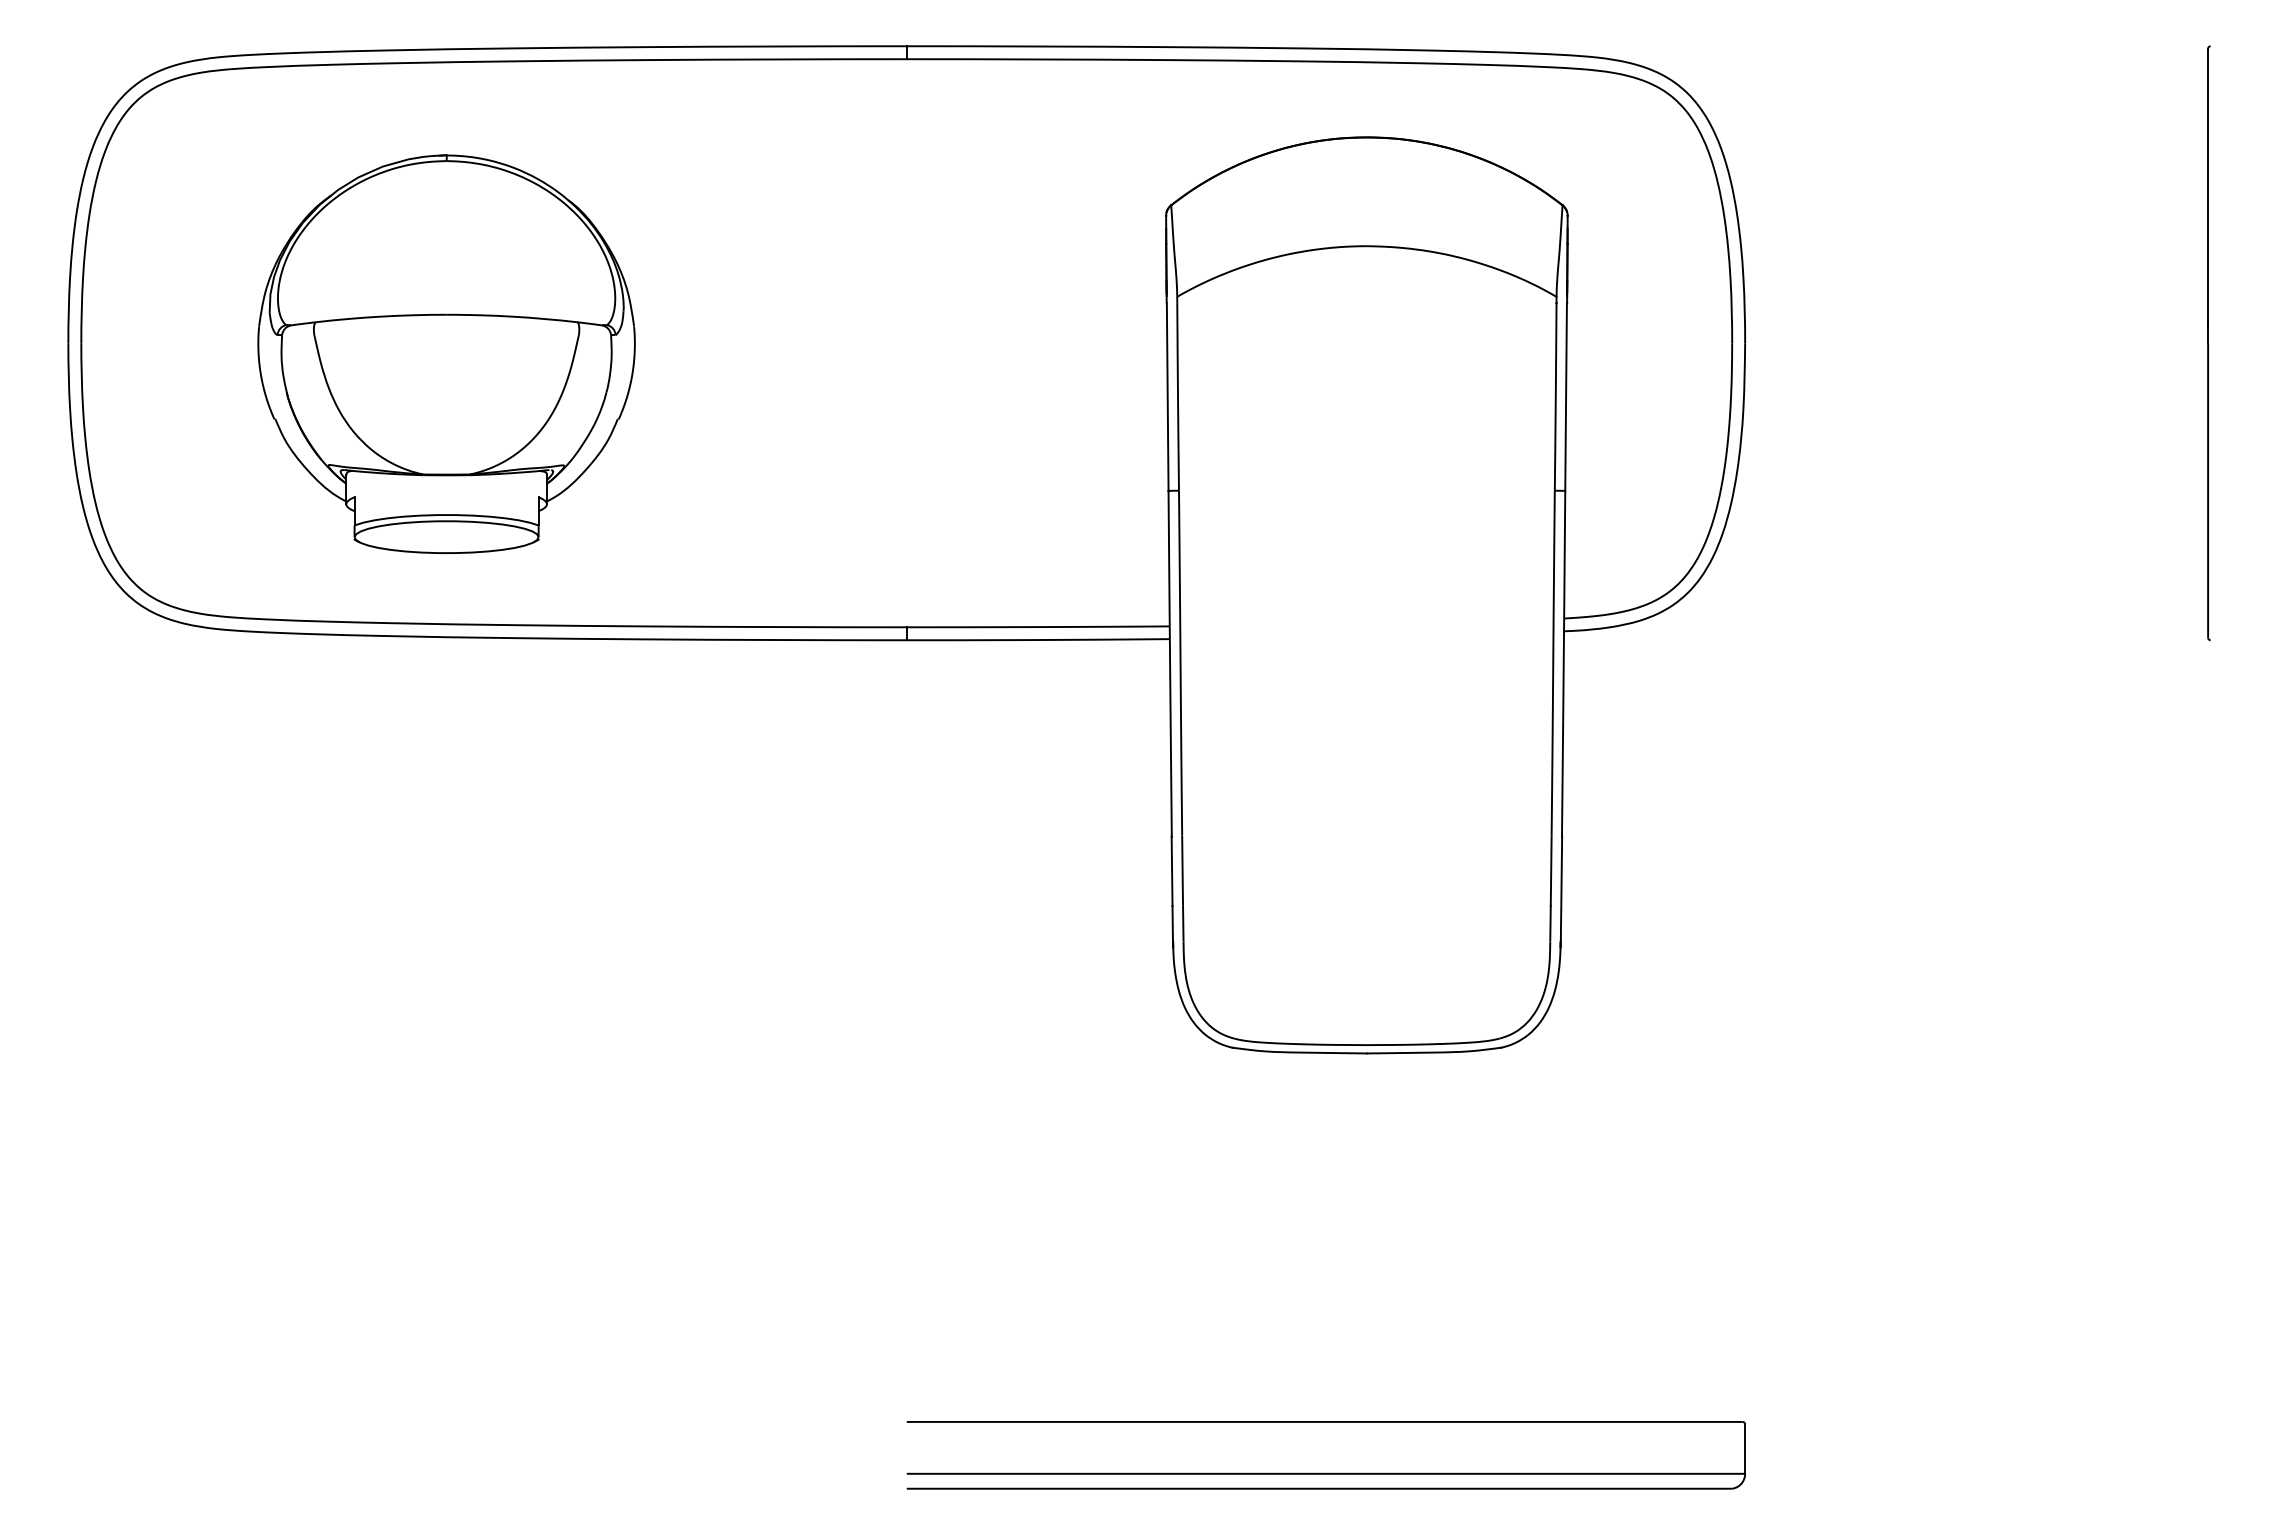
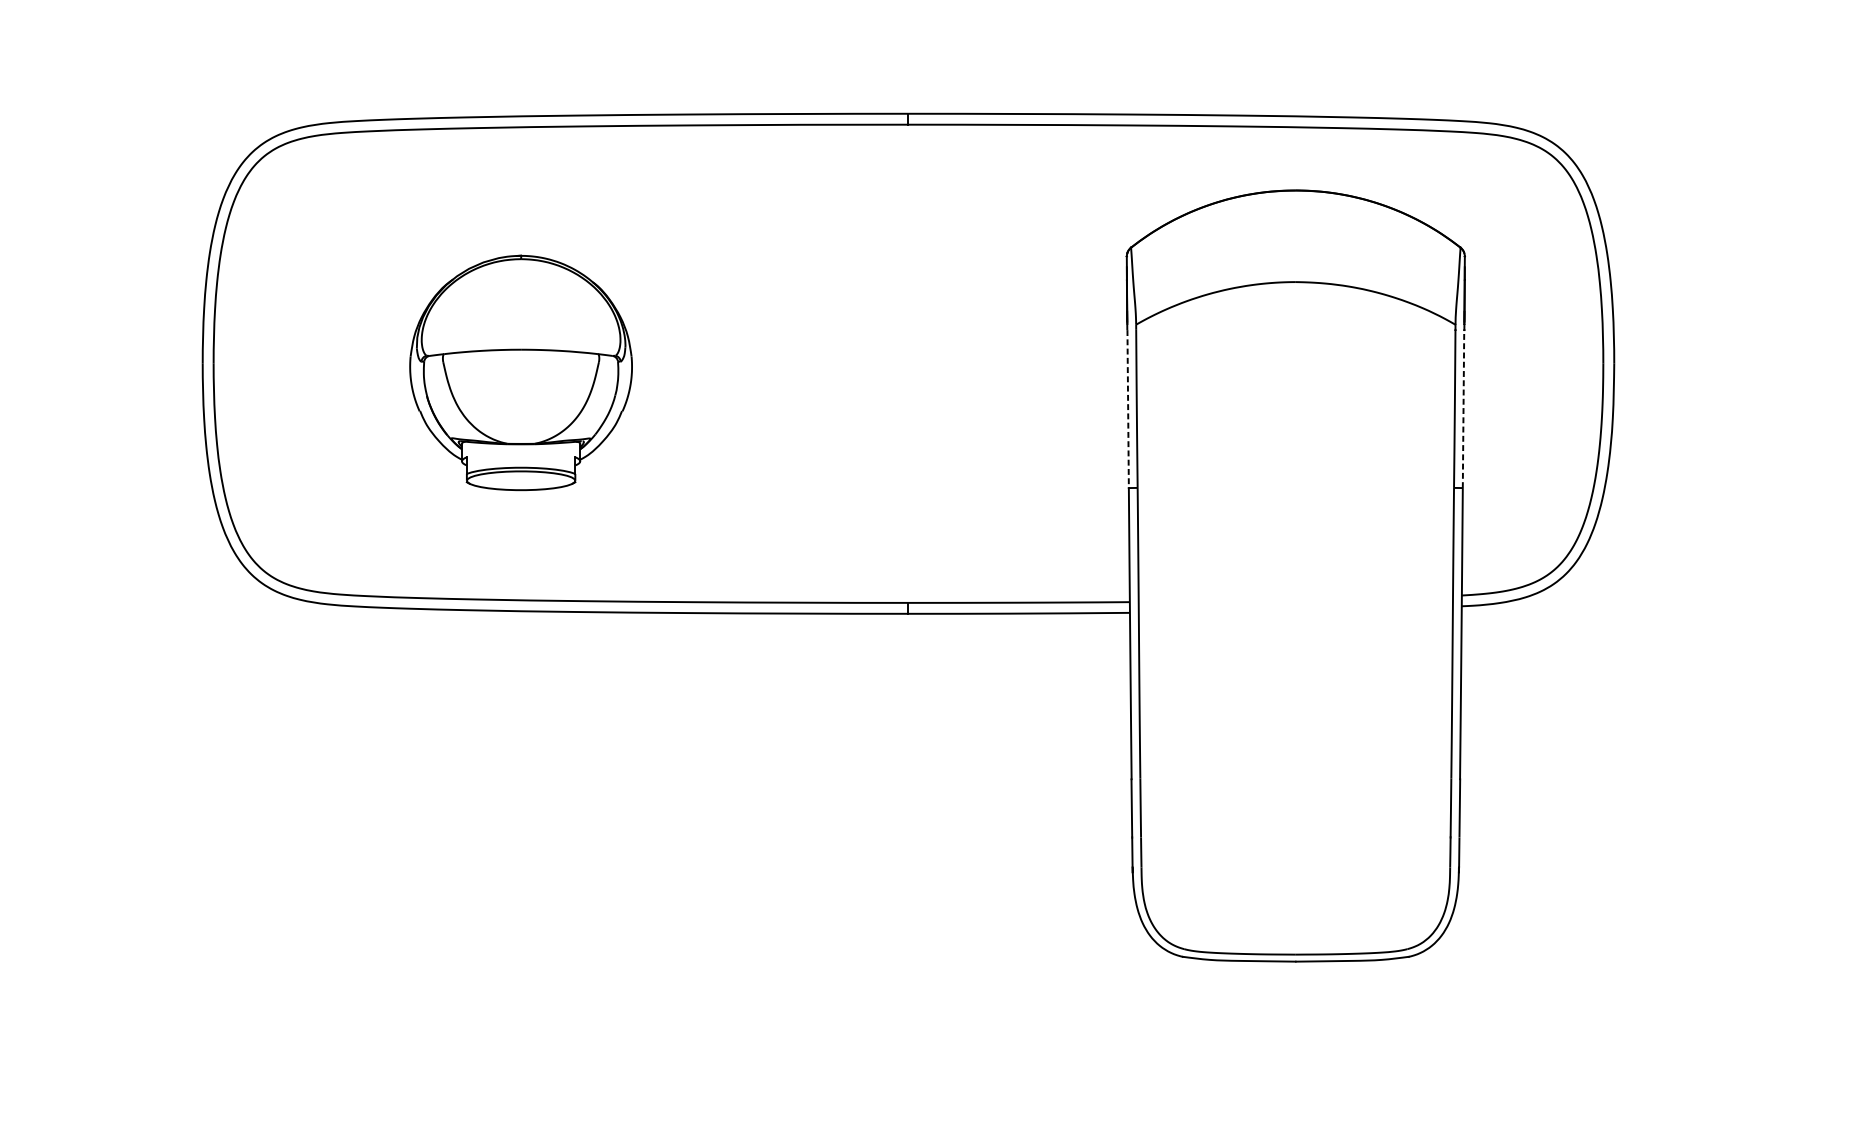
part: (446, 353) -> (521, 372), size x0.7
line: (1167, 397) -> (1127, 409), solid -> dashed
line: (1566, 397) -> (1463, 409), solid -> dashed

